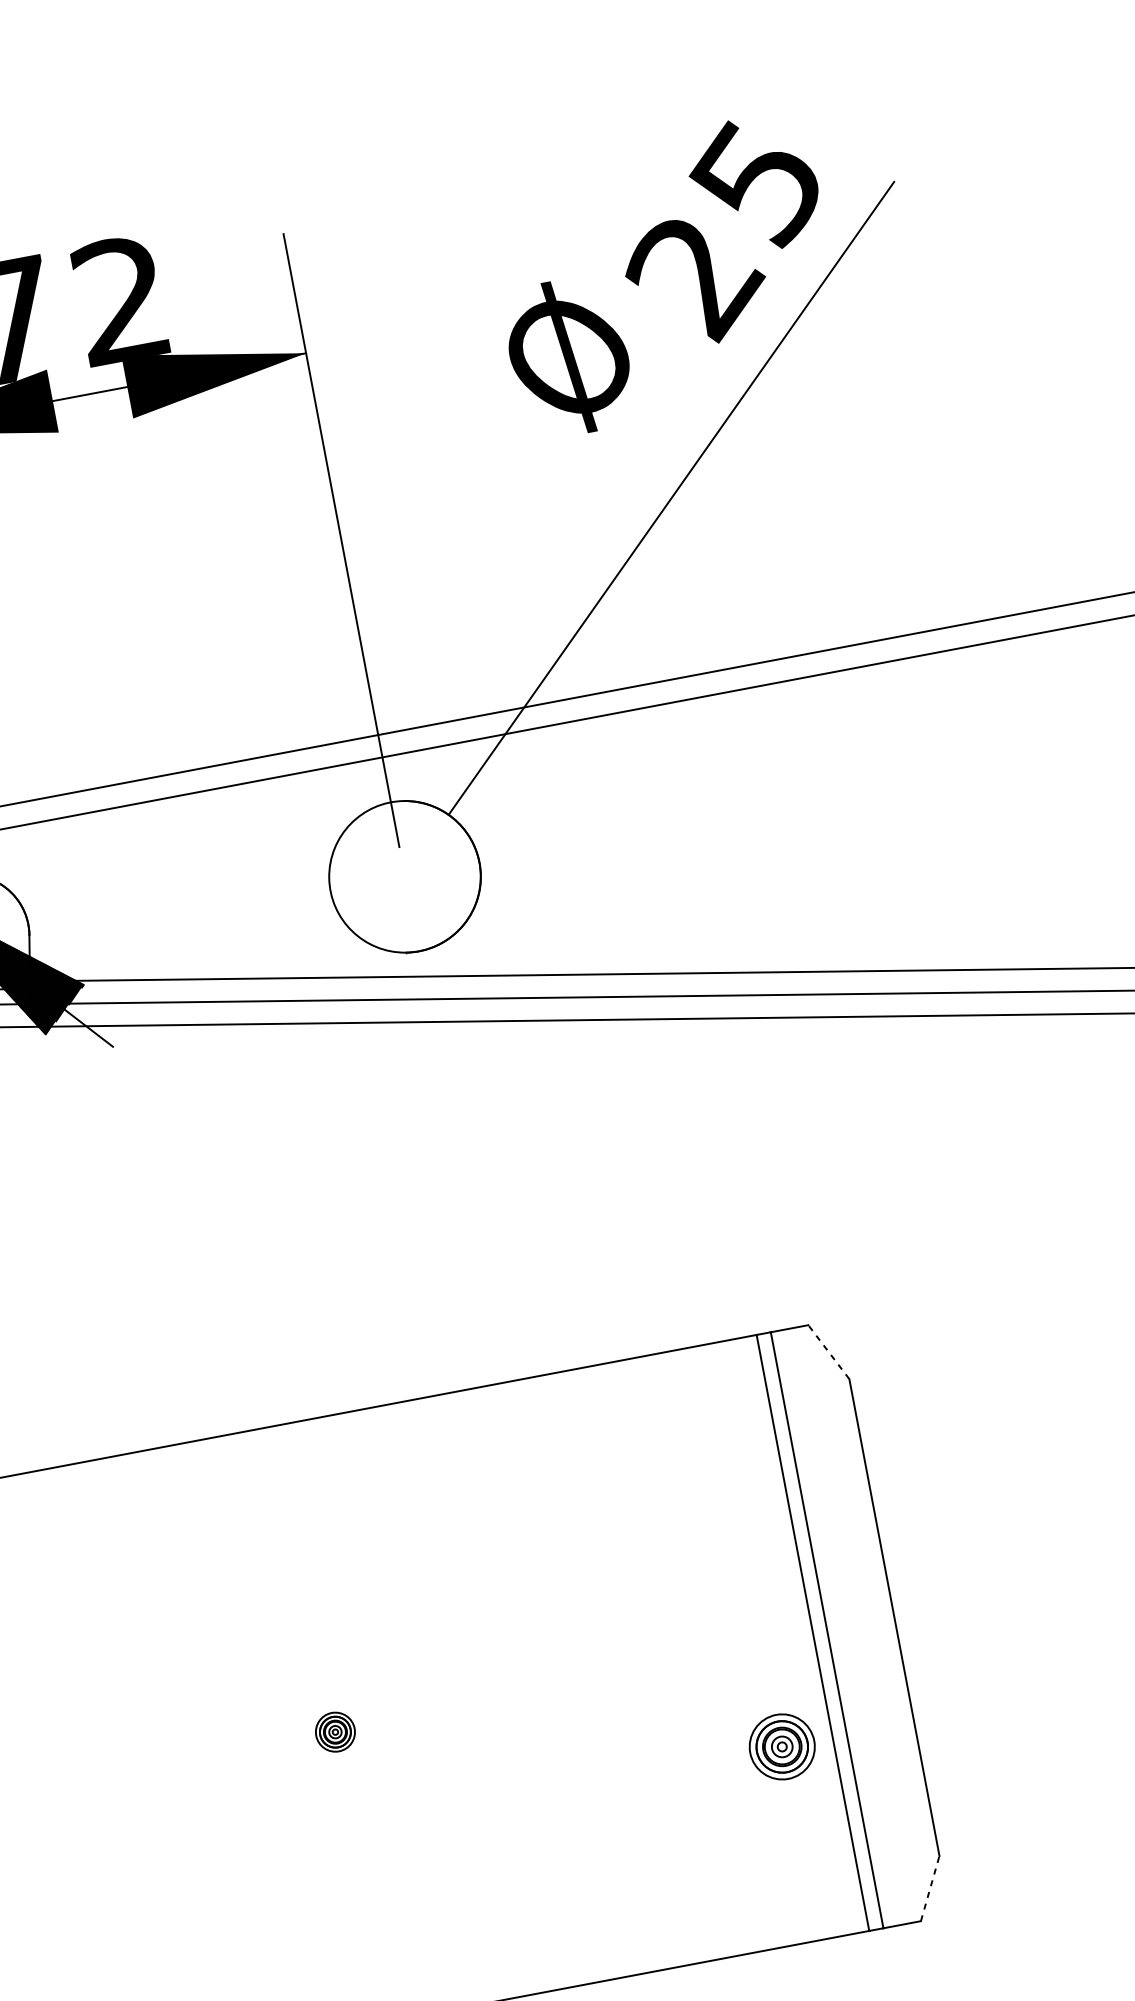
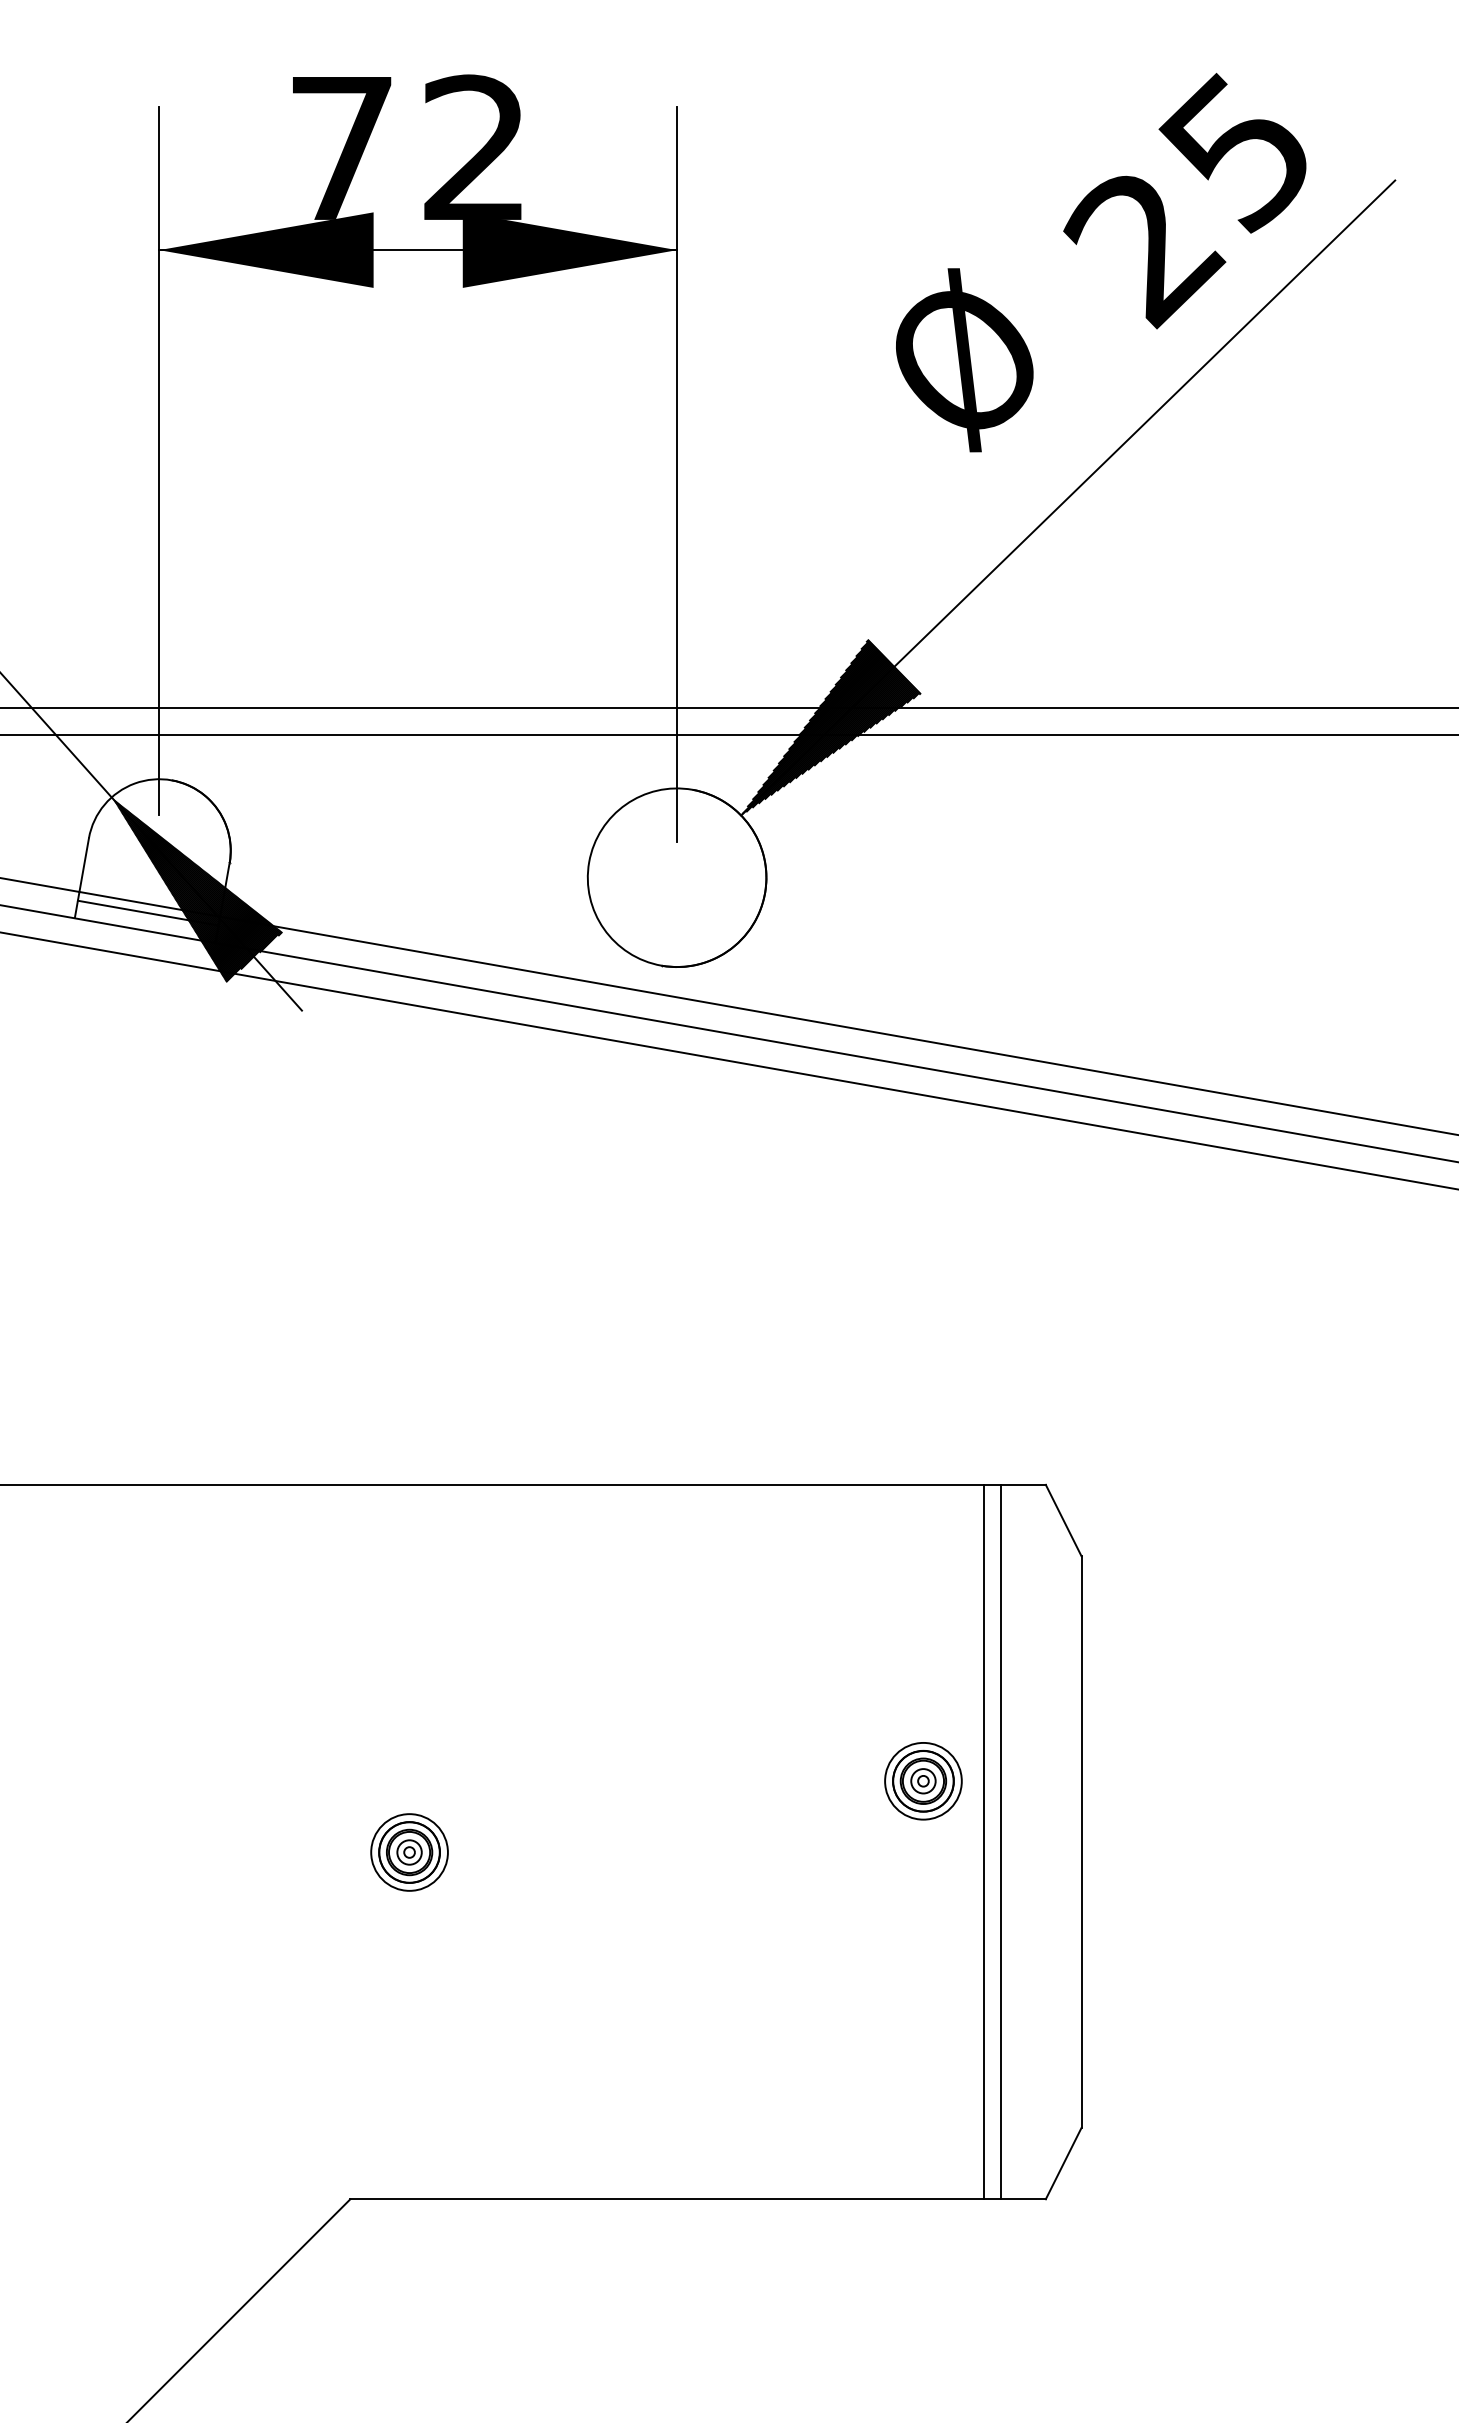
text: (569, 357) -> (964, 360), moved
hatch: (509, 726) -> (831, 726), added
line: (828, 1352) -> (1063, 1520), dashed -> solid
part: (335, 1732) -> (409, 1852), size x1.67
part: (782, 1747) -> (923, 1781), moved
line: (930, 1888) -> (1063, 2163), dashed -> solid

